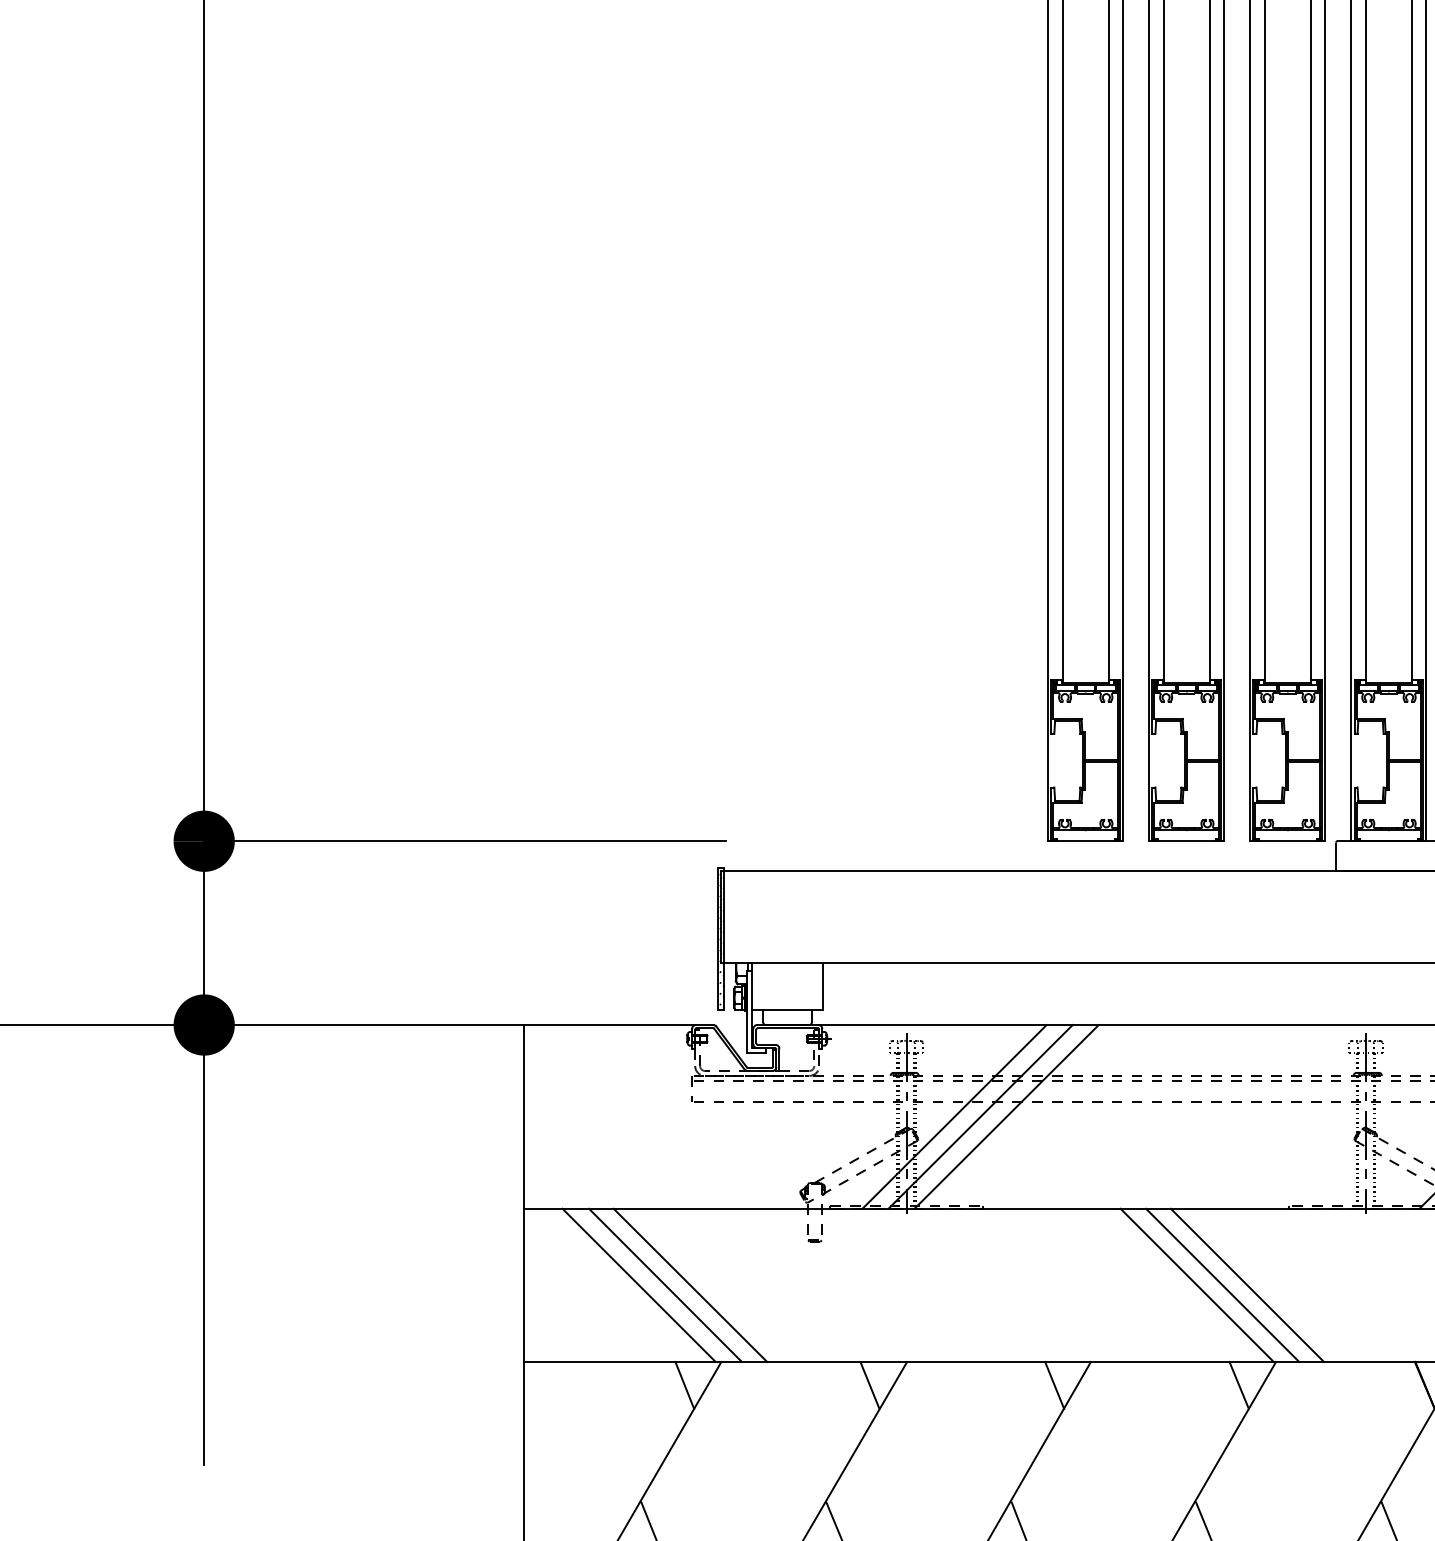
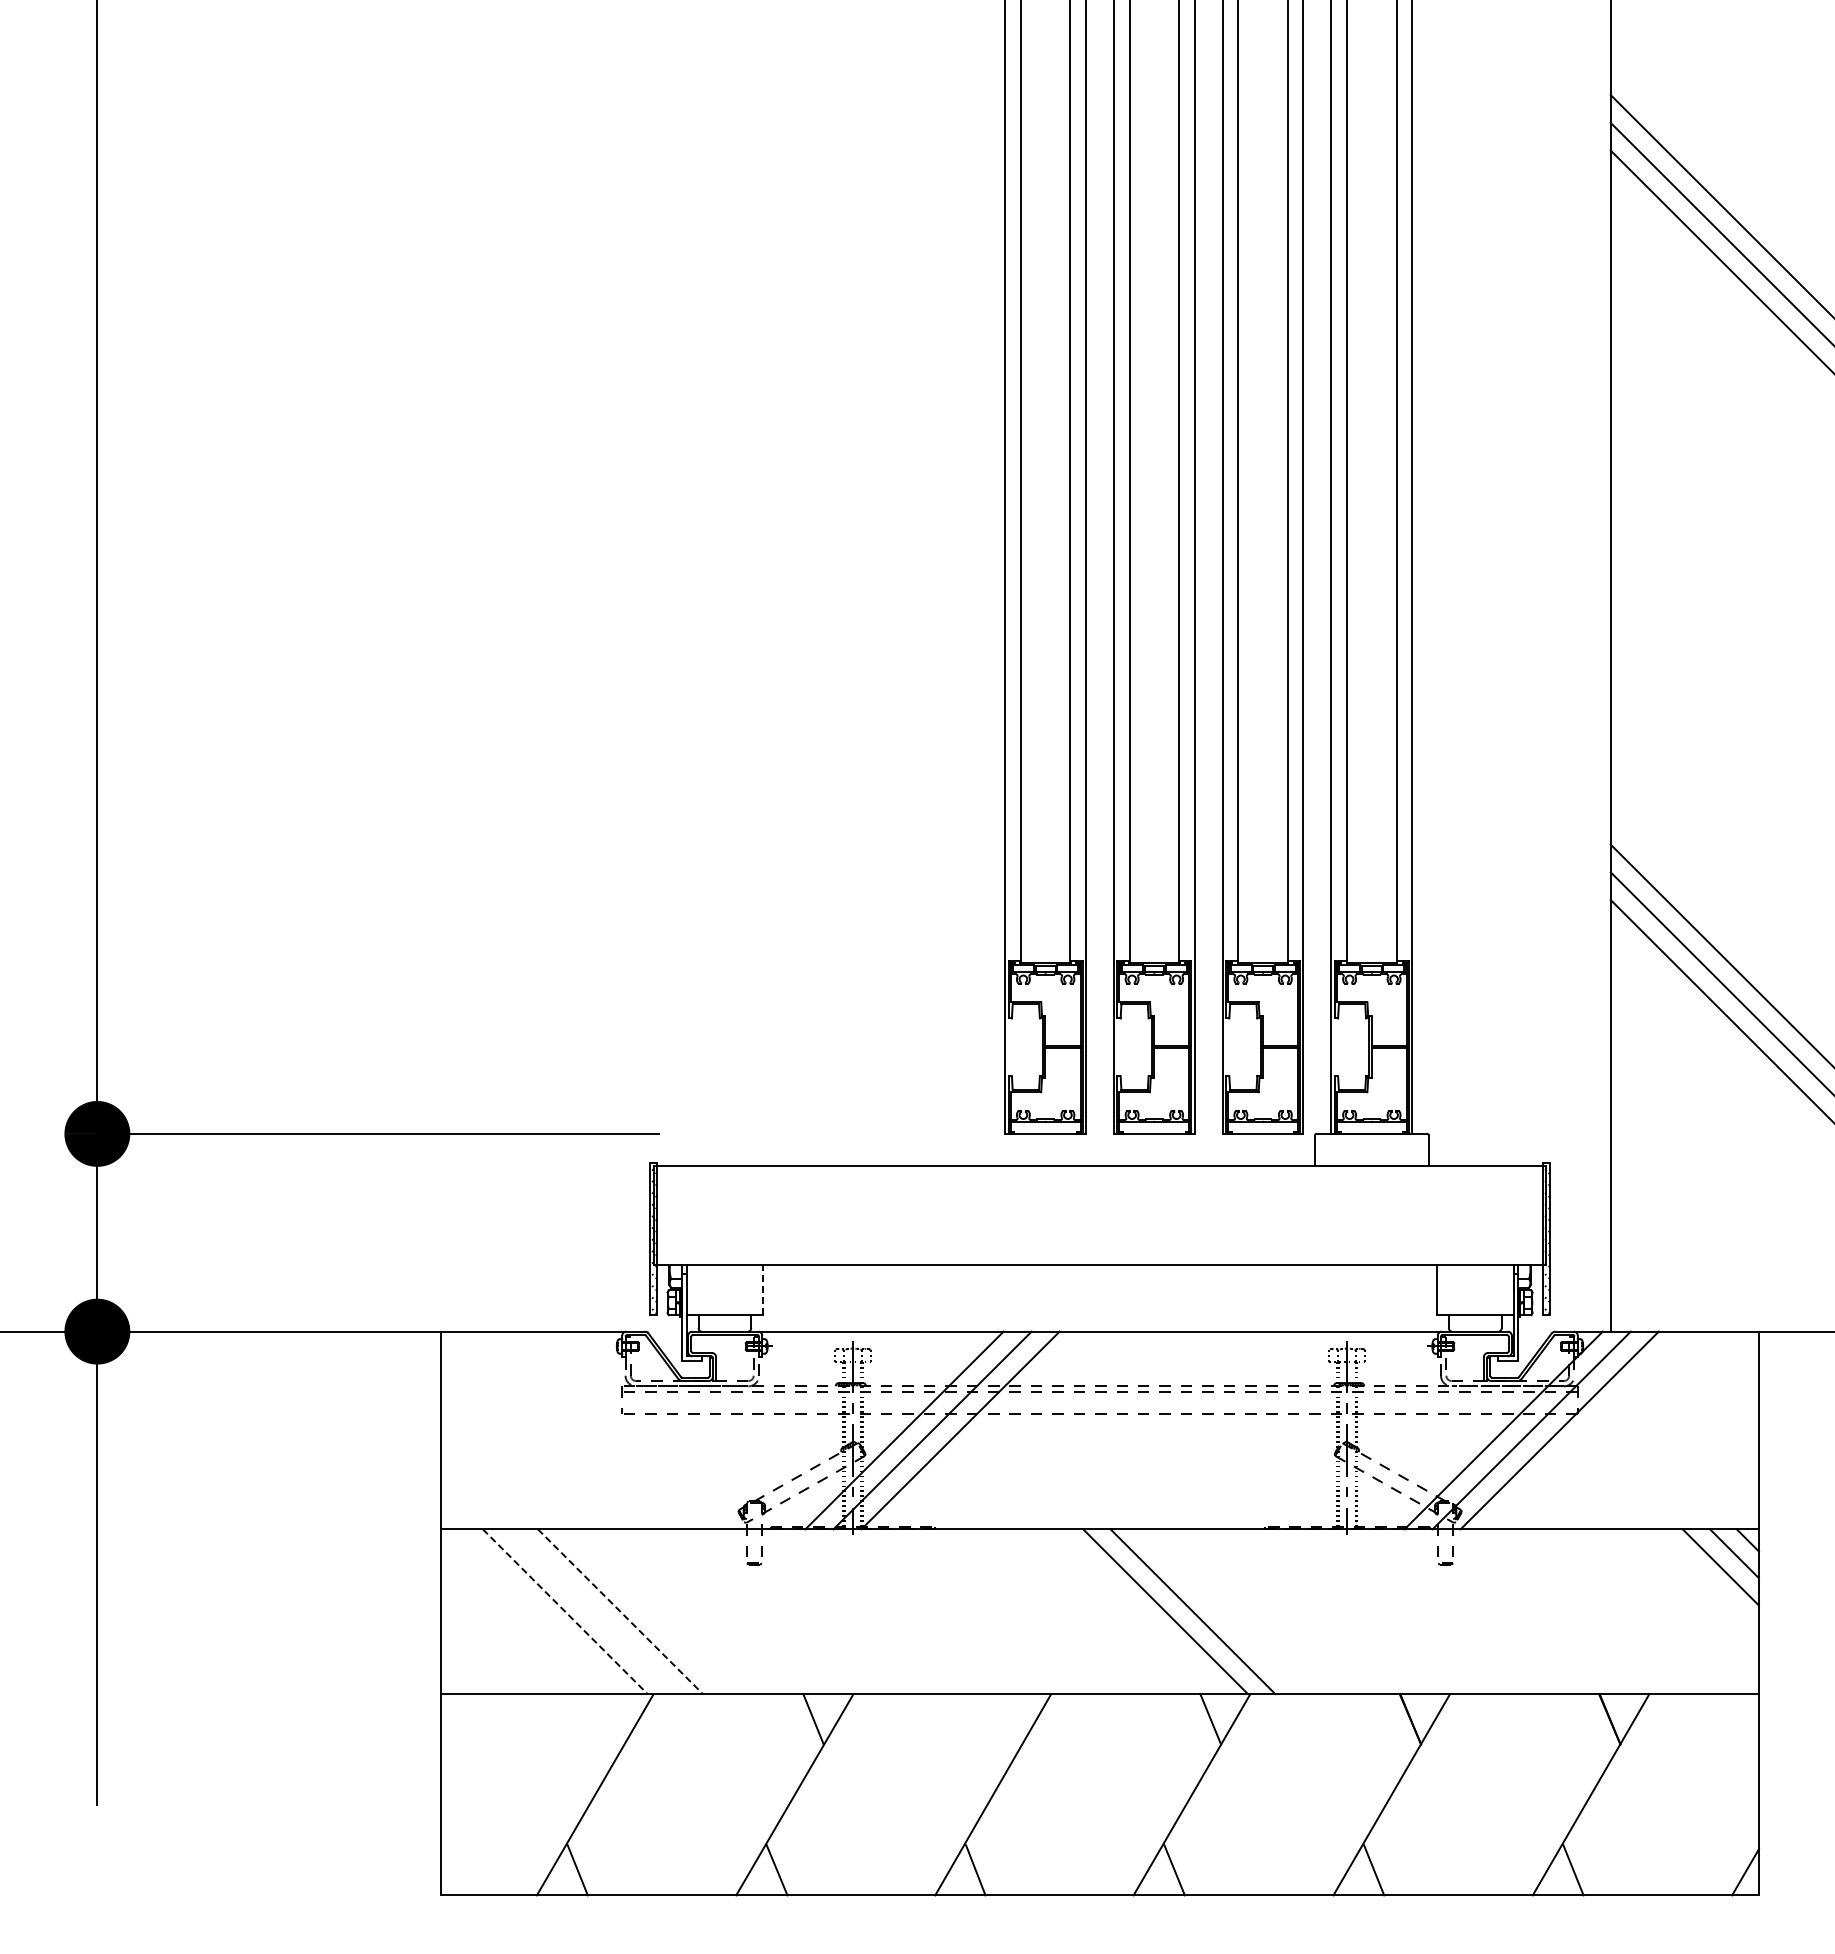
line: (823, 985) -> (763, 1289), solid -> dashed
line: (665, 1285) -> (593, 1611), removed
line: (690, 1285) -> (620, 1611), solid -> dashed
line: (1247, 1285) -> (1219, 1611), removed
line: (639, 1286) -> (565, 1612), solid -> dashed
line: (684, 1385) -> (614, 1719), removed
line: (1054, 1385) -> (1012, 1719), removed

